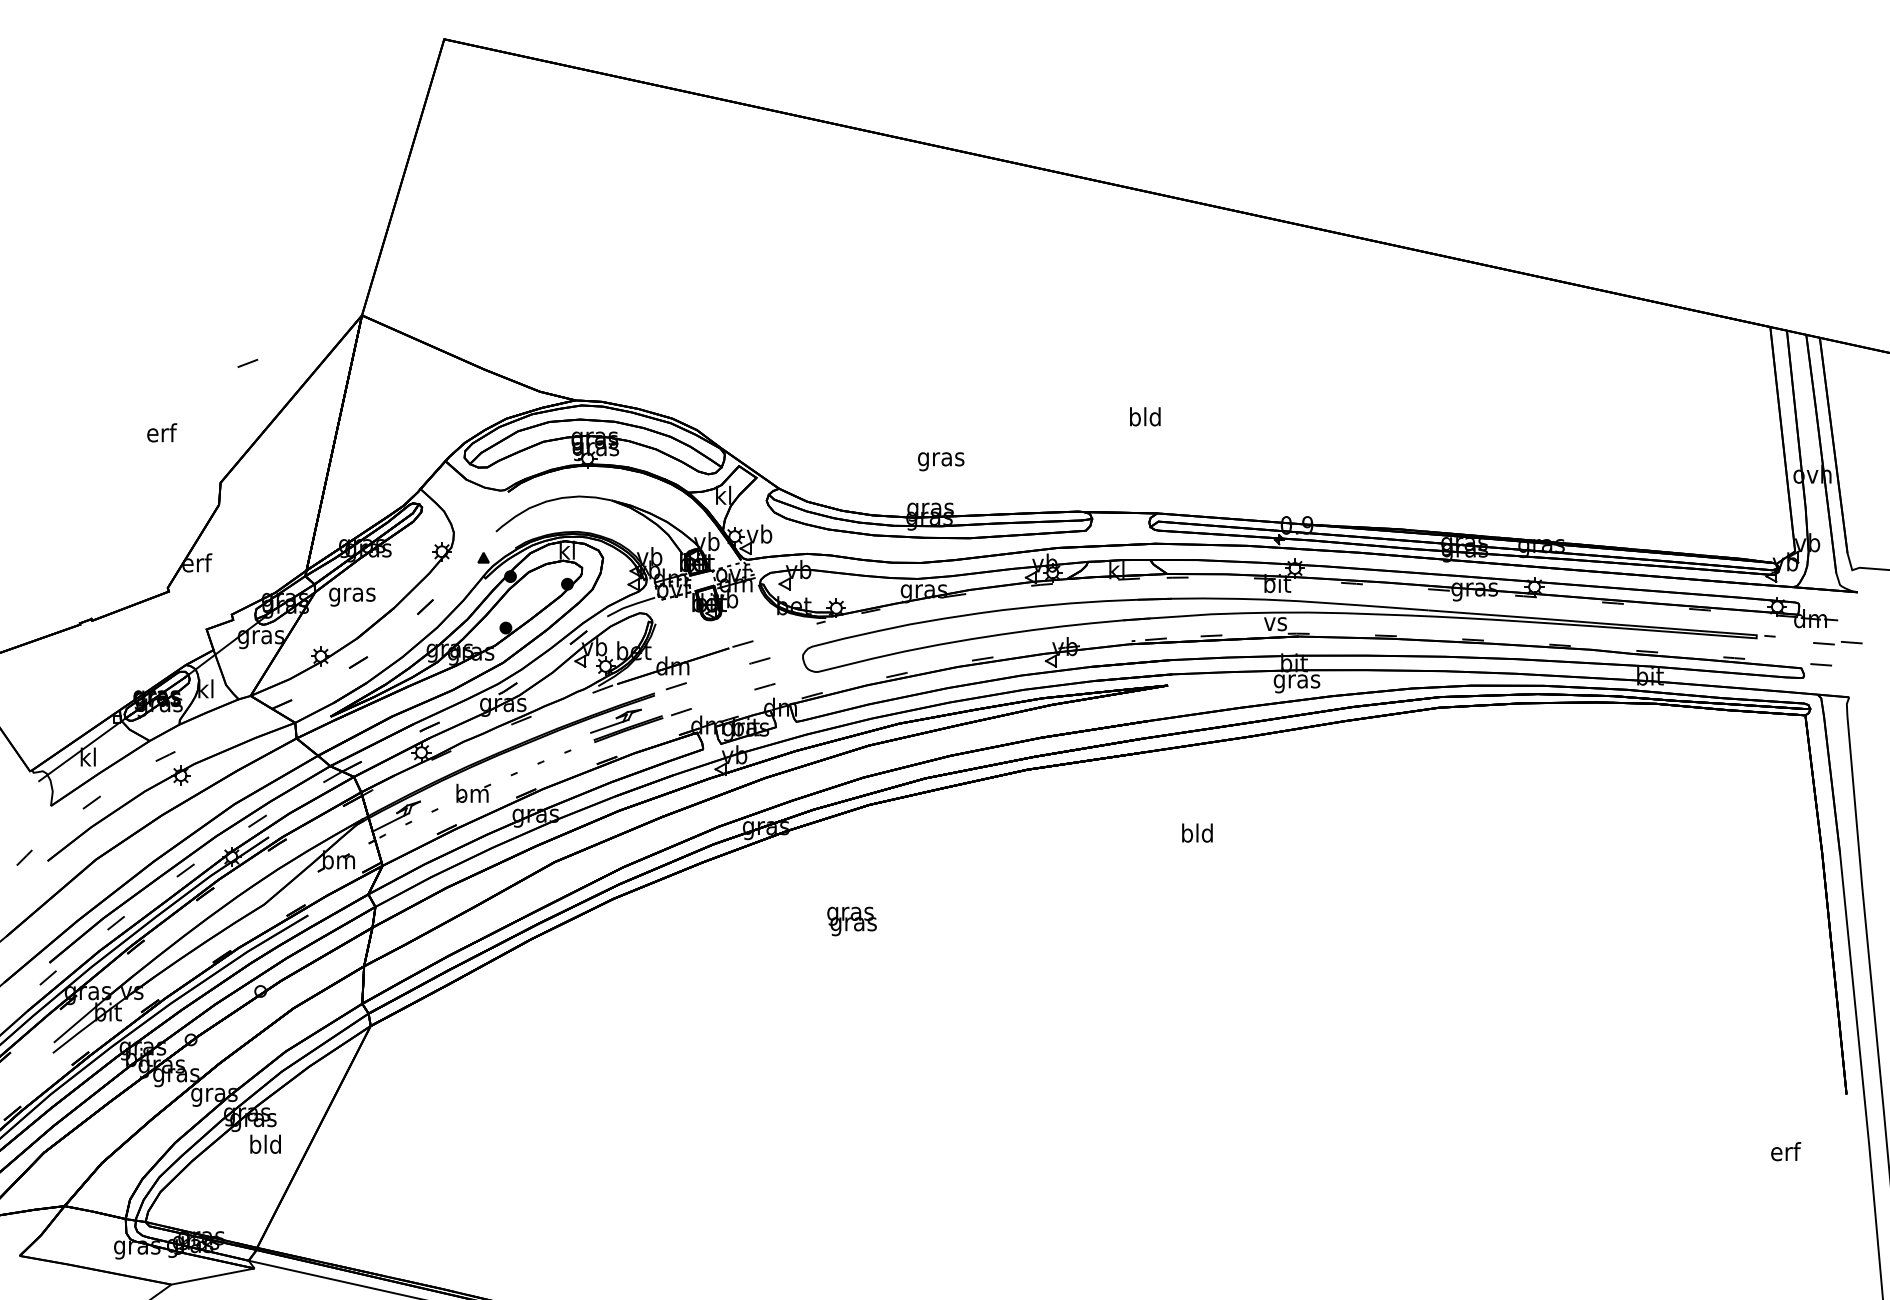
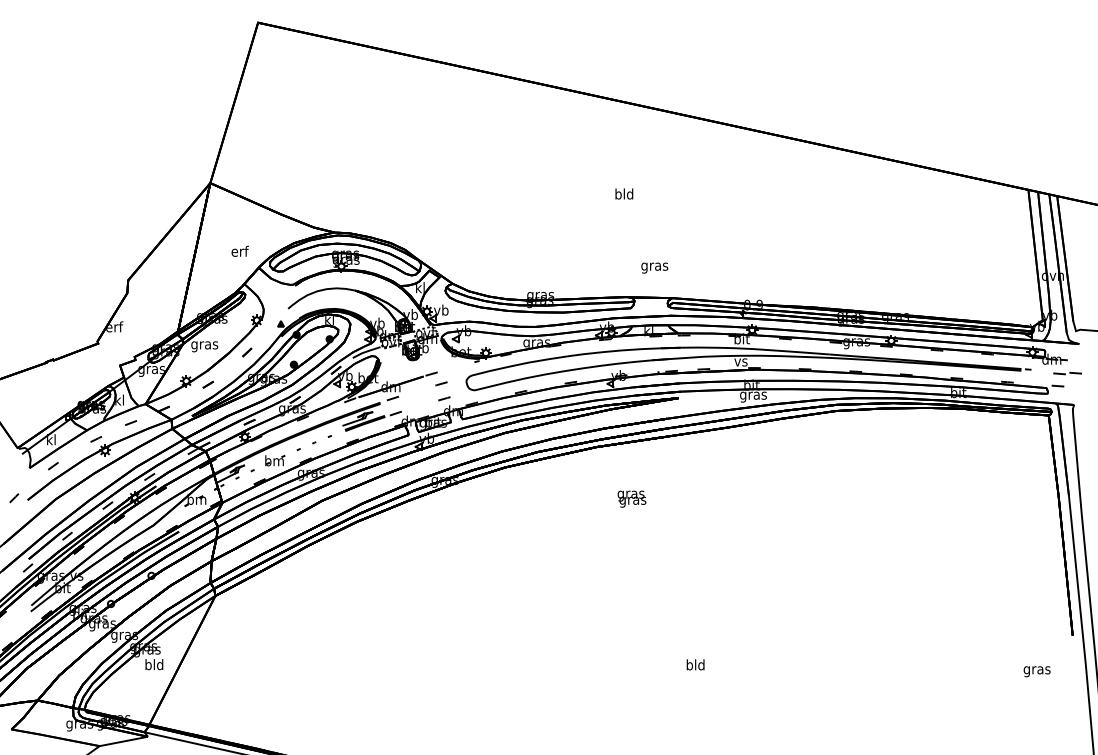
line: (248, 362) -> (131, 422), moved
text: (1145, 415) -> (624, 193), moved
text: (160, 431) -> (239, 250), moved
text: (940, 460) -> (654, 267), moved
text: (1197, 832) -> (695, 664), moved
text: (851, 920) -> (631, 498), moved
text: (1784, 1154) -> (1036, 670), erf -> gras

